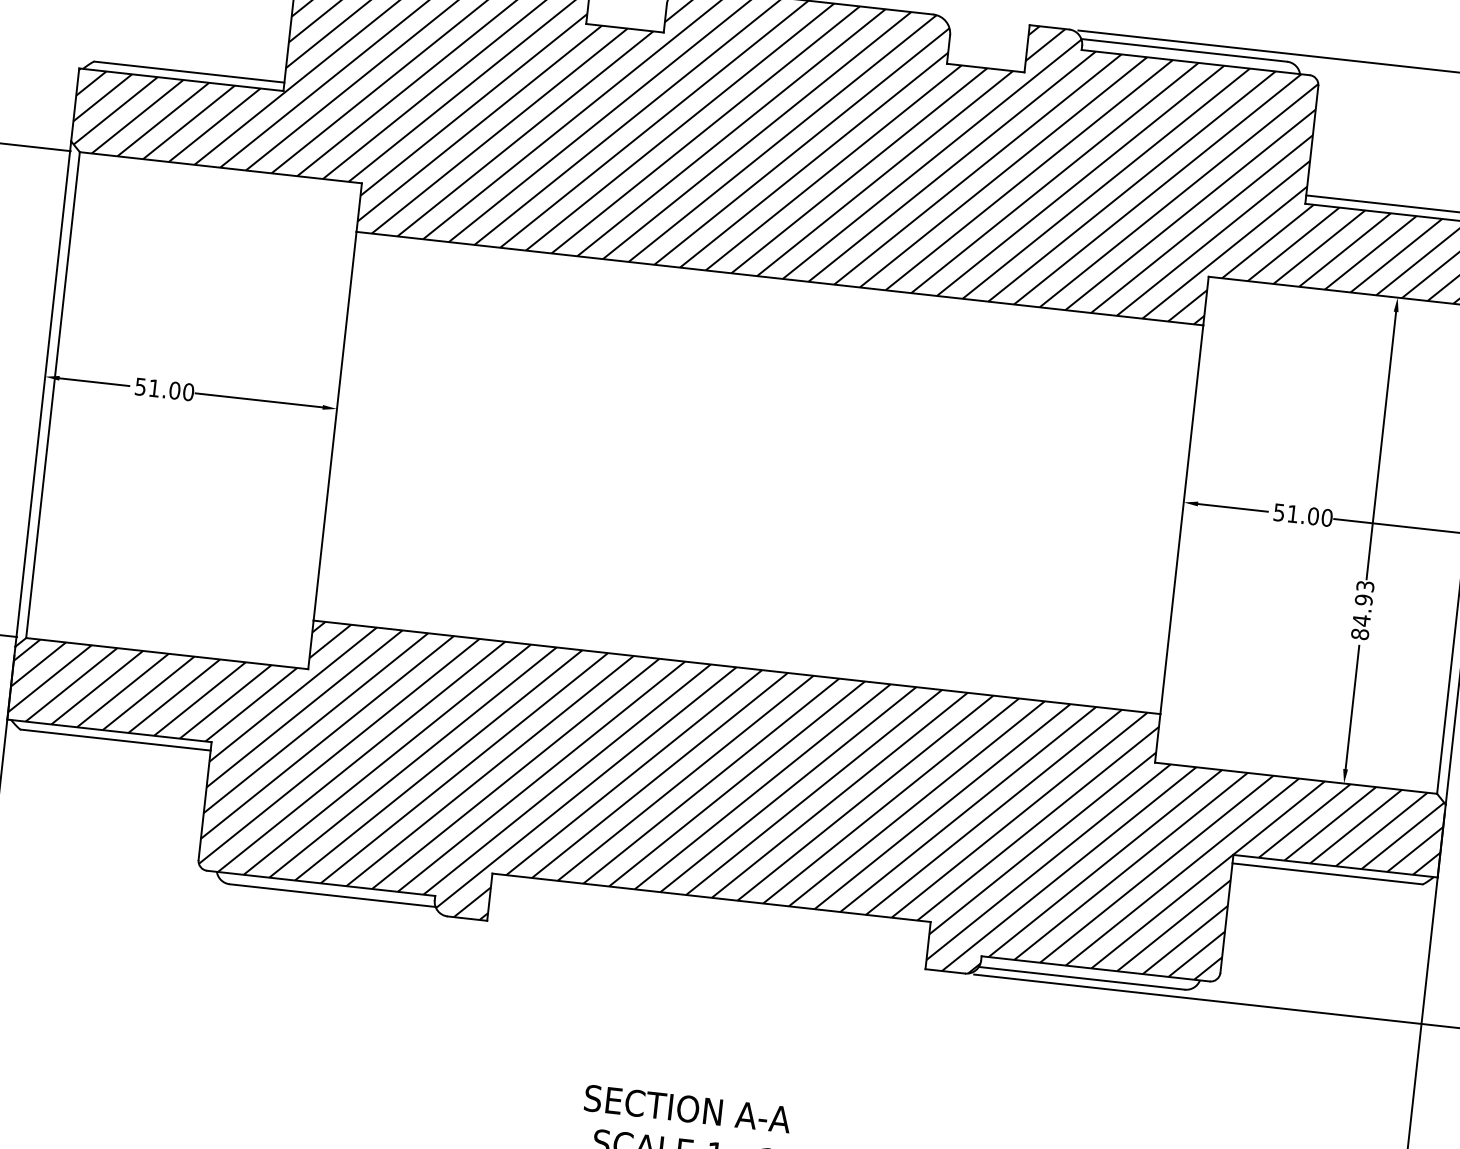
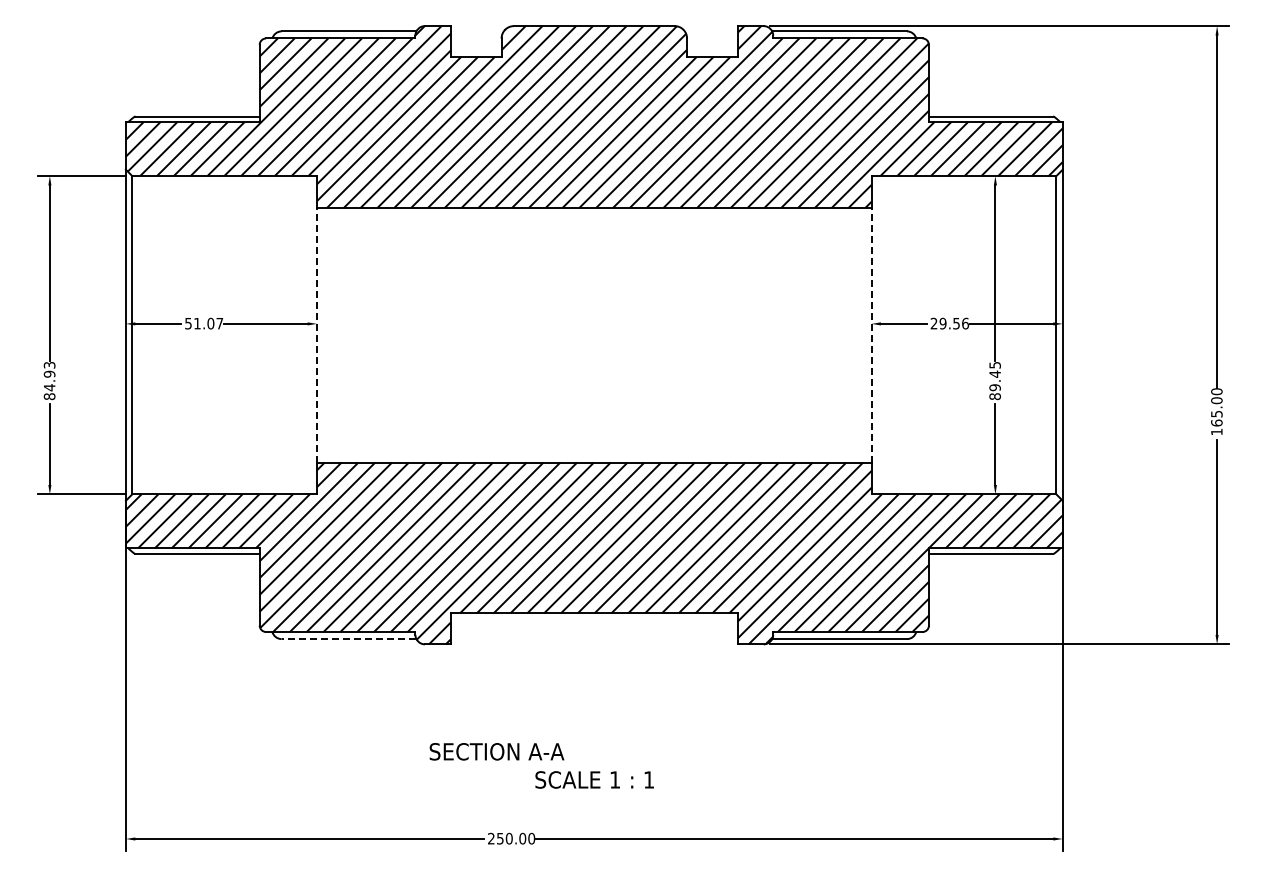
text: (188, 391) -> (219, 323), 51.00 -> 51.07
line: (335, 425) -> (317, 334), solid -> dashed
text: (1302, 514) -> (949, 323), 51.00 -> 29.56
line: (1181, 518) -> (871, 334), solid -> dashed
text: (1362, 603) -> (994, 376), 84.93 -> 89.45
line: (331, 896) -> (348, 639), solid -> dashed
text: (687, 1108) -> (496, 751), moved

